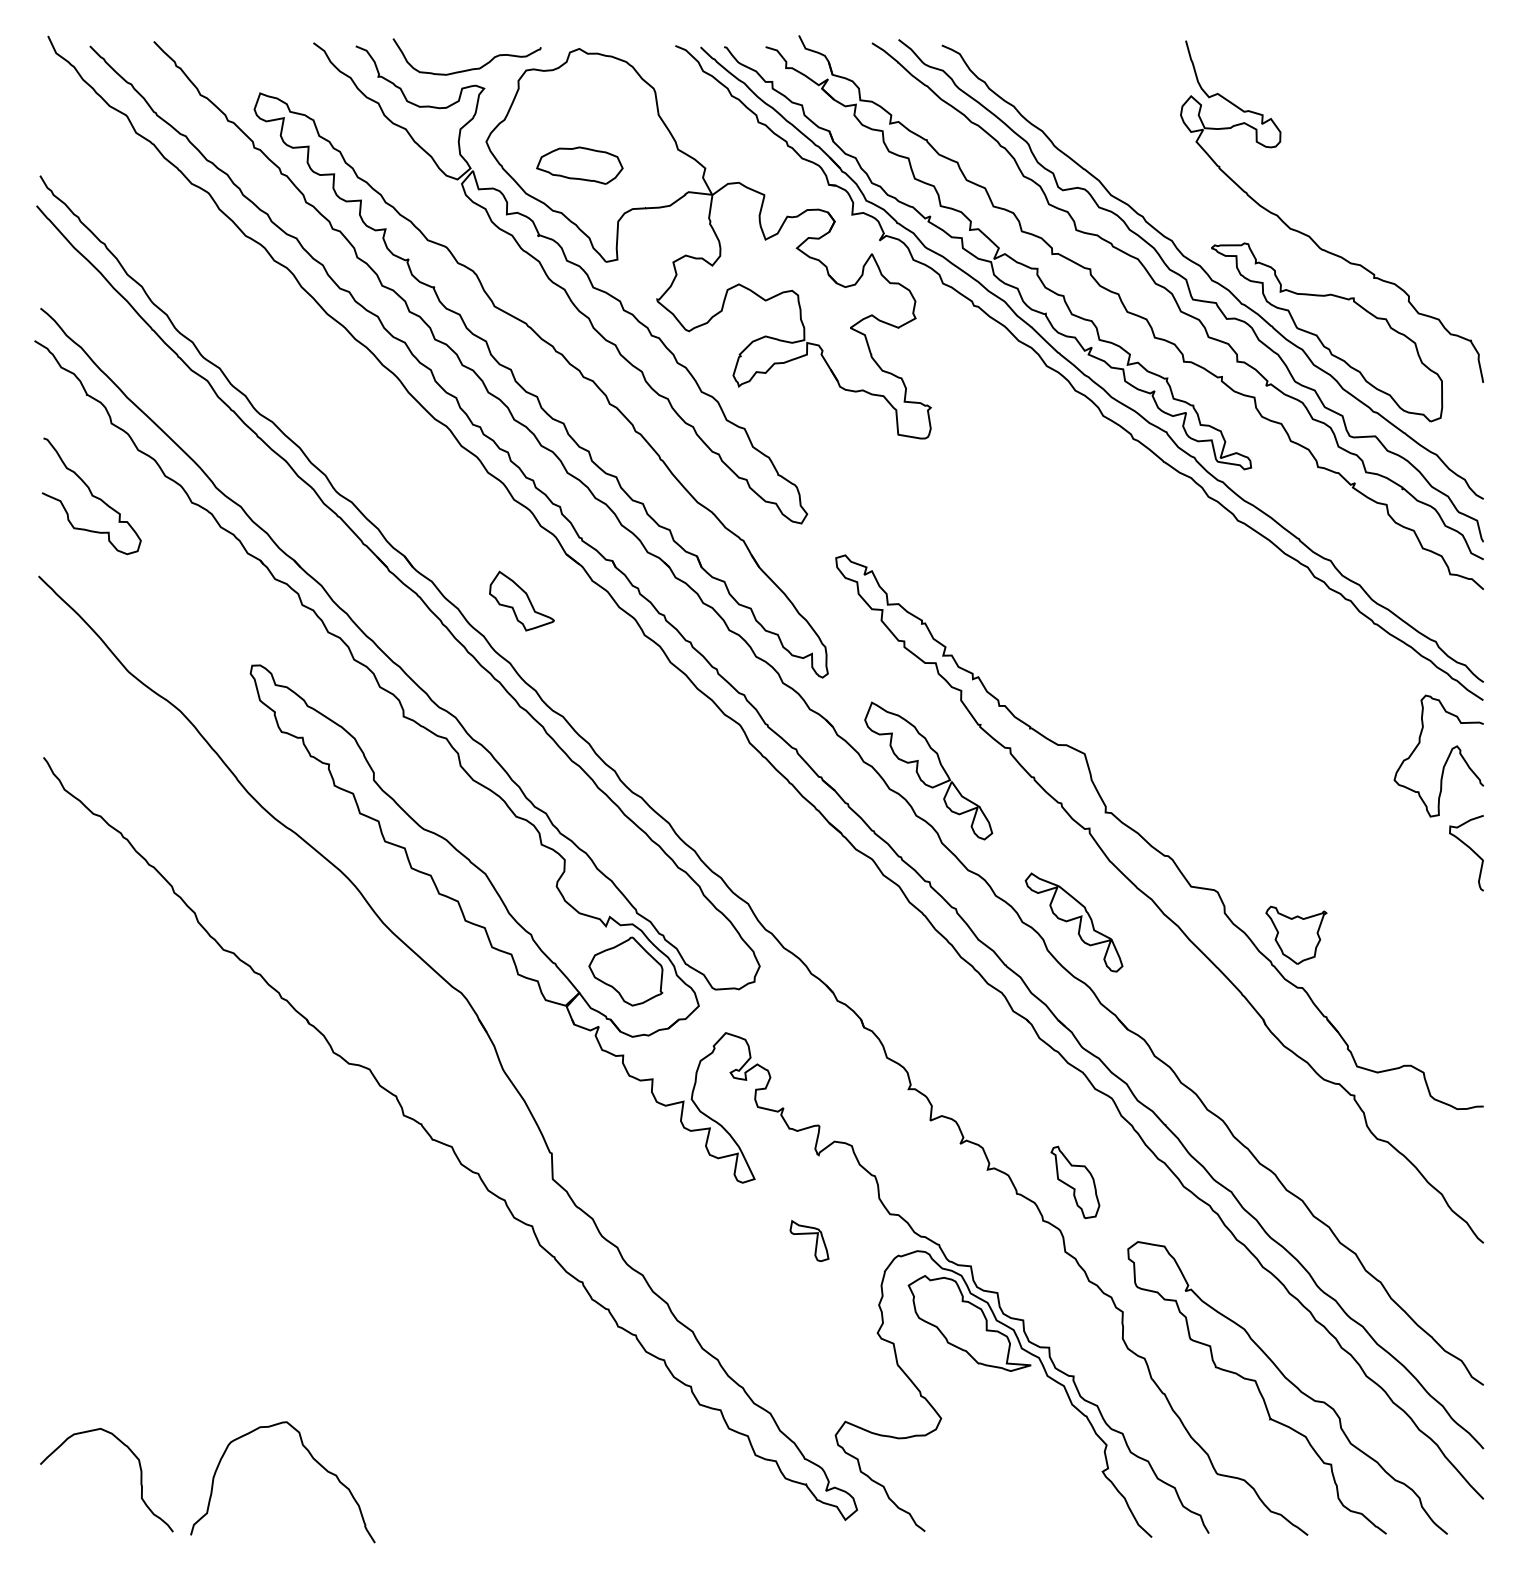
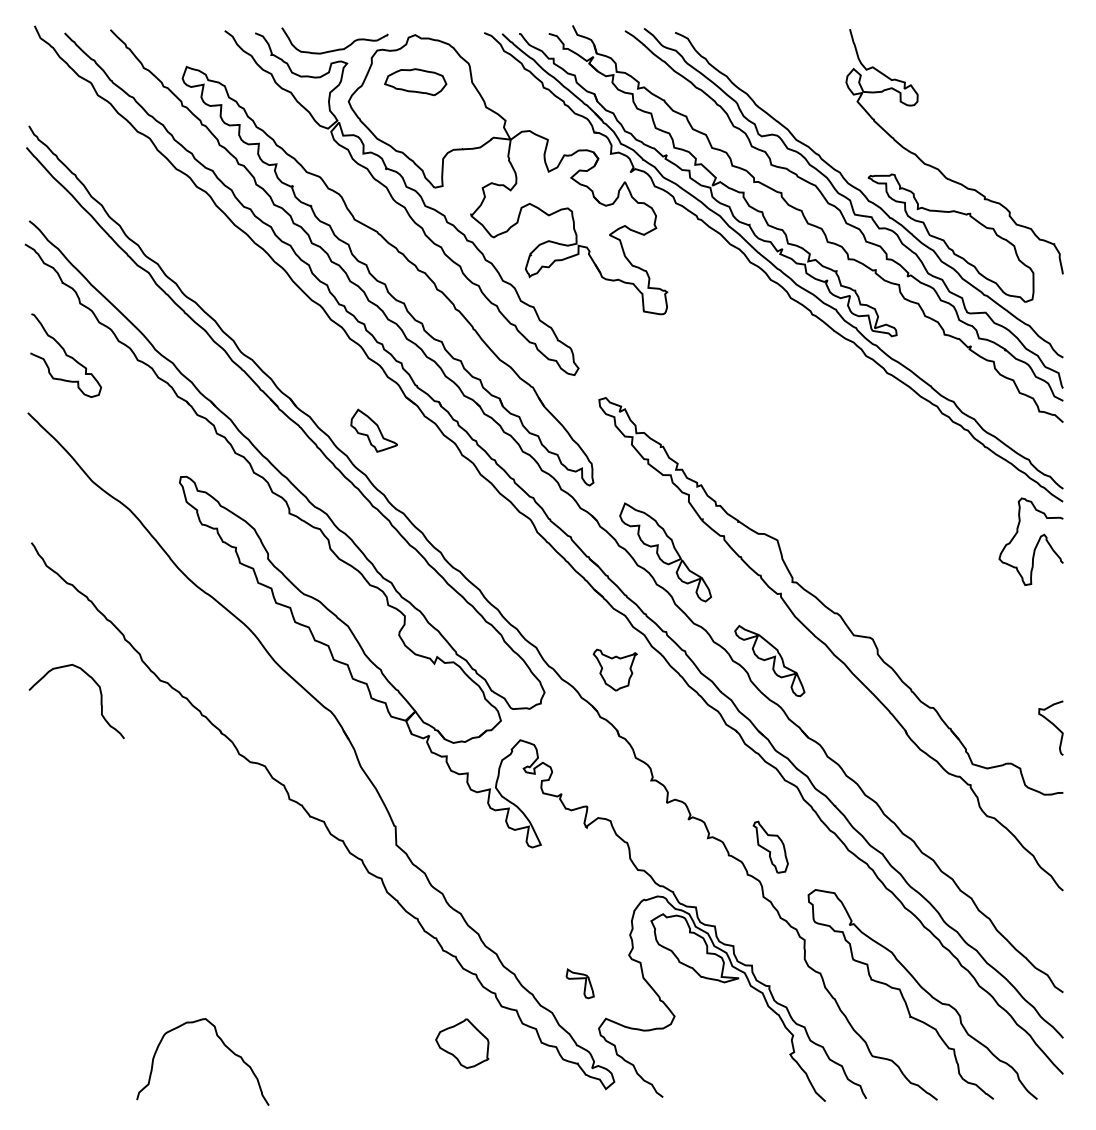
part: (579, 165) -> (415, 82), moved
curve: (1470, 849) -> (1053, 725), moved
part: (1296, 934) -> (615, 669), moved
part: (625, 971) -> (462, 1043), moved
part: (809, 1240) -> (580, 983), moved
curve: (140, 1479) -> (100, 701), moved

